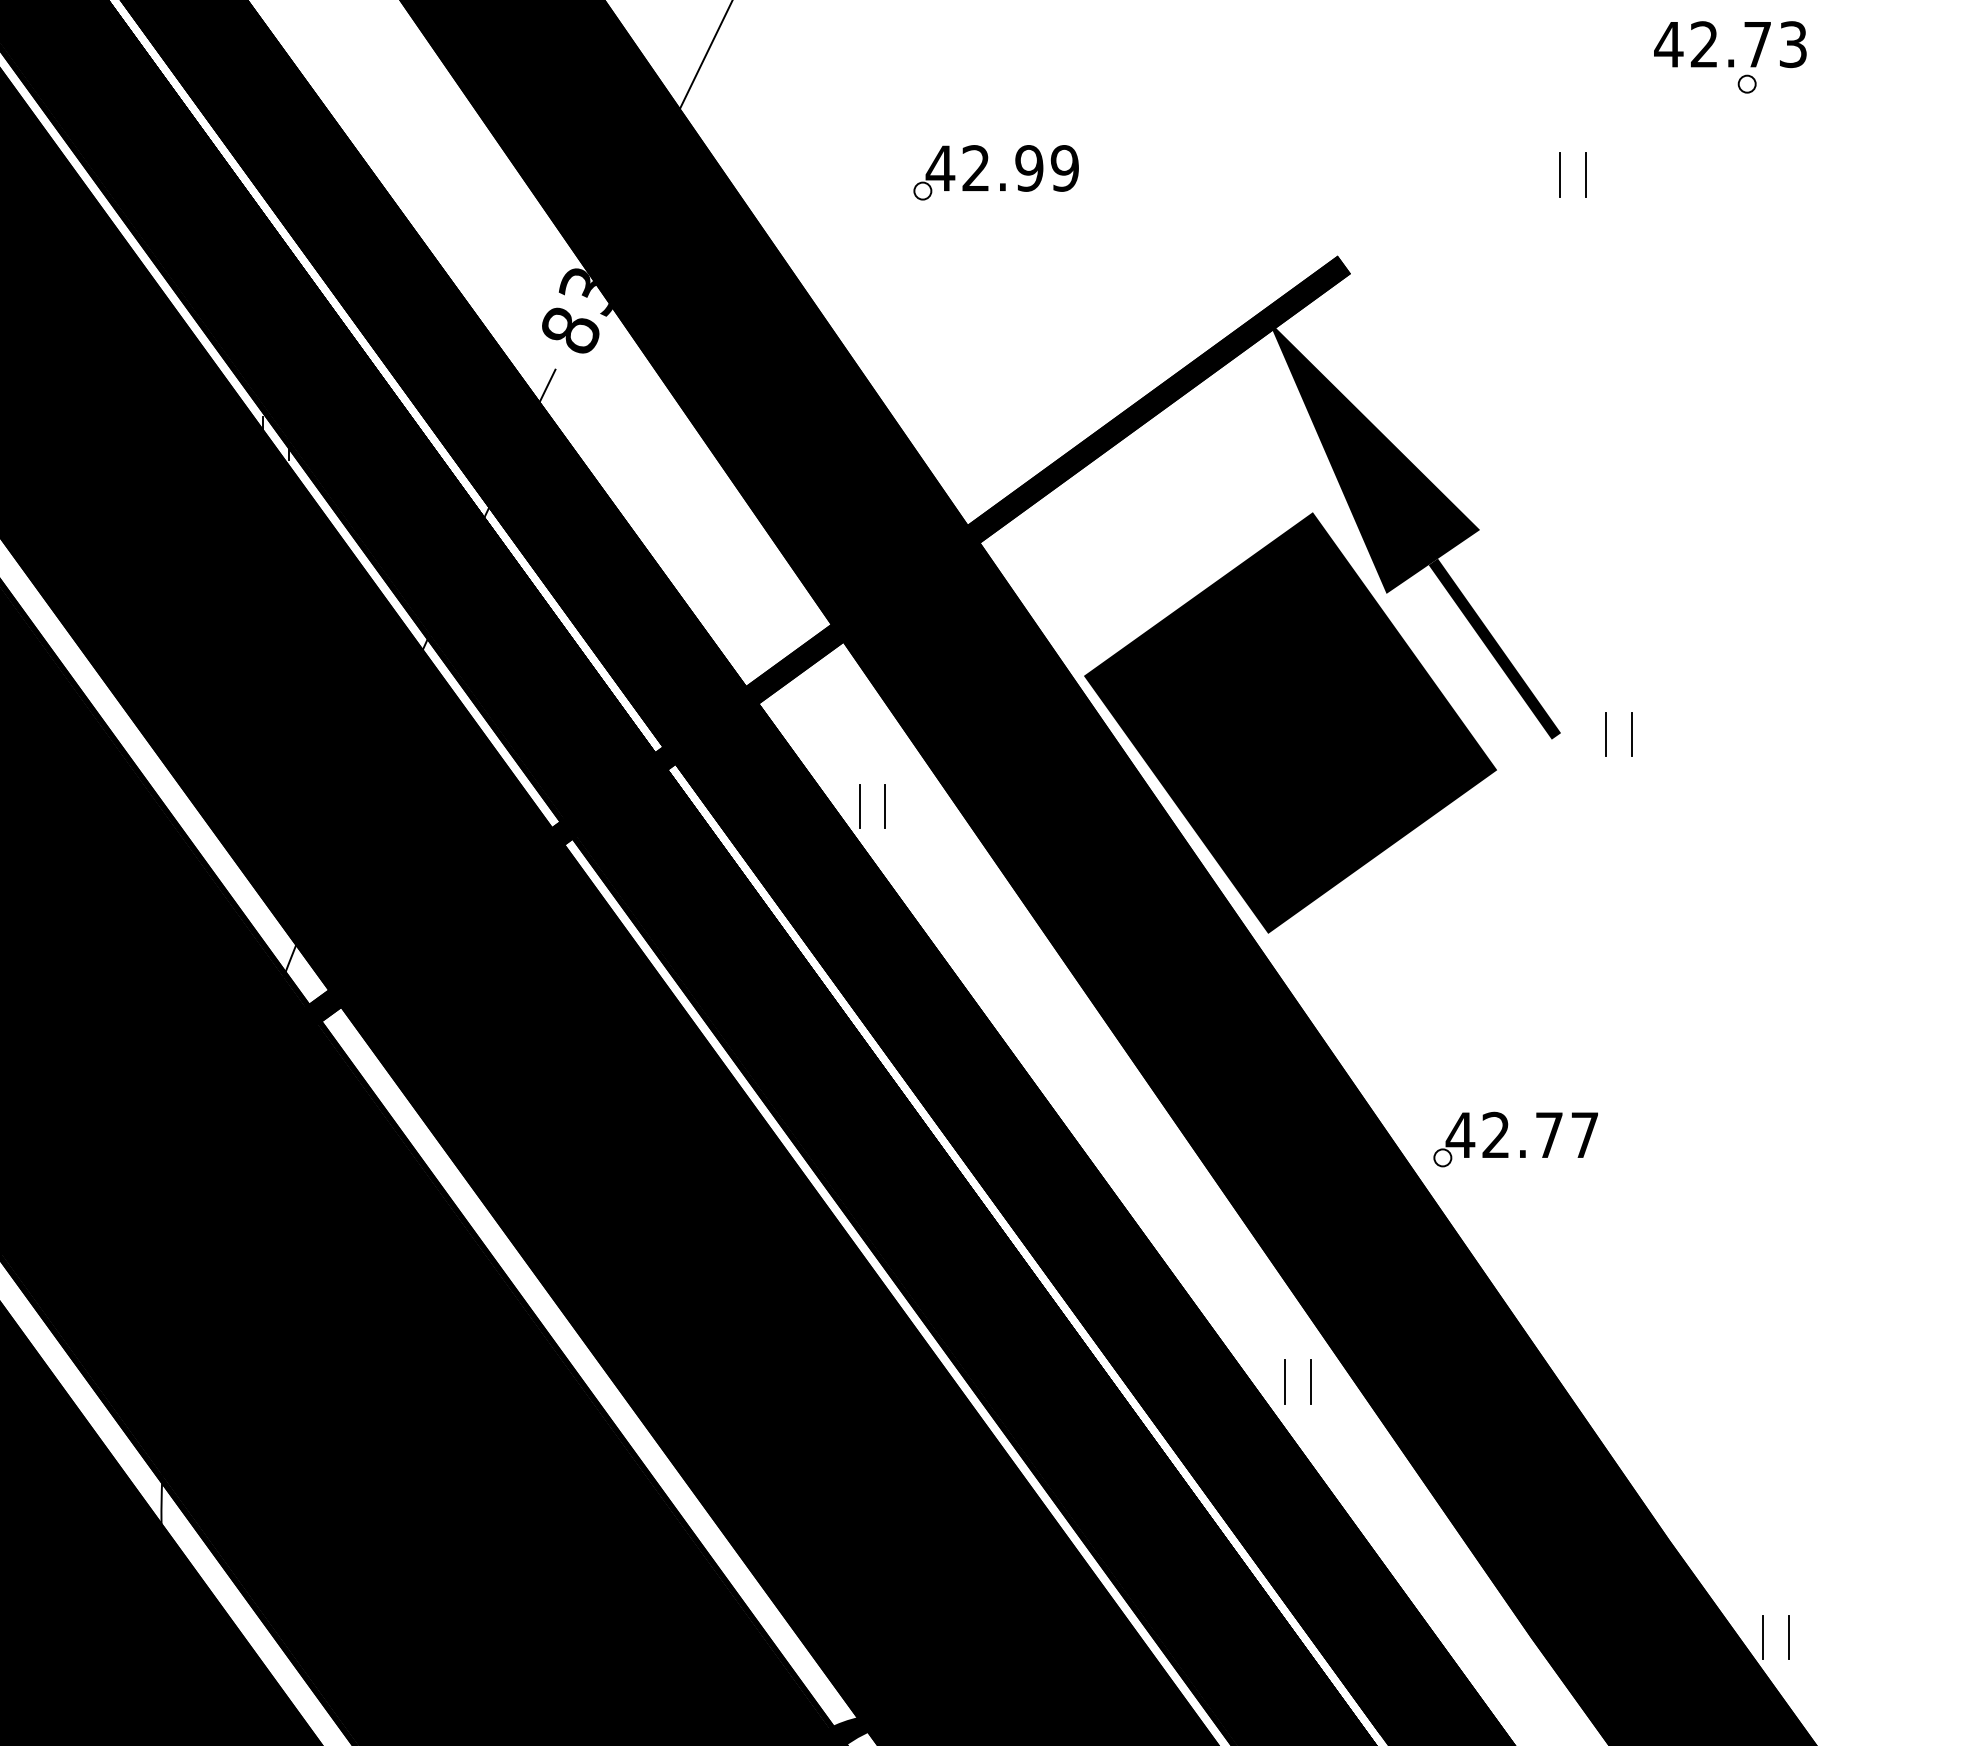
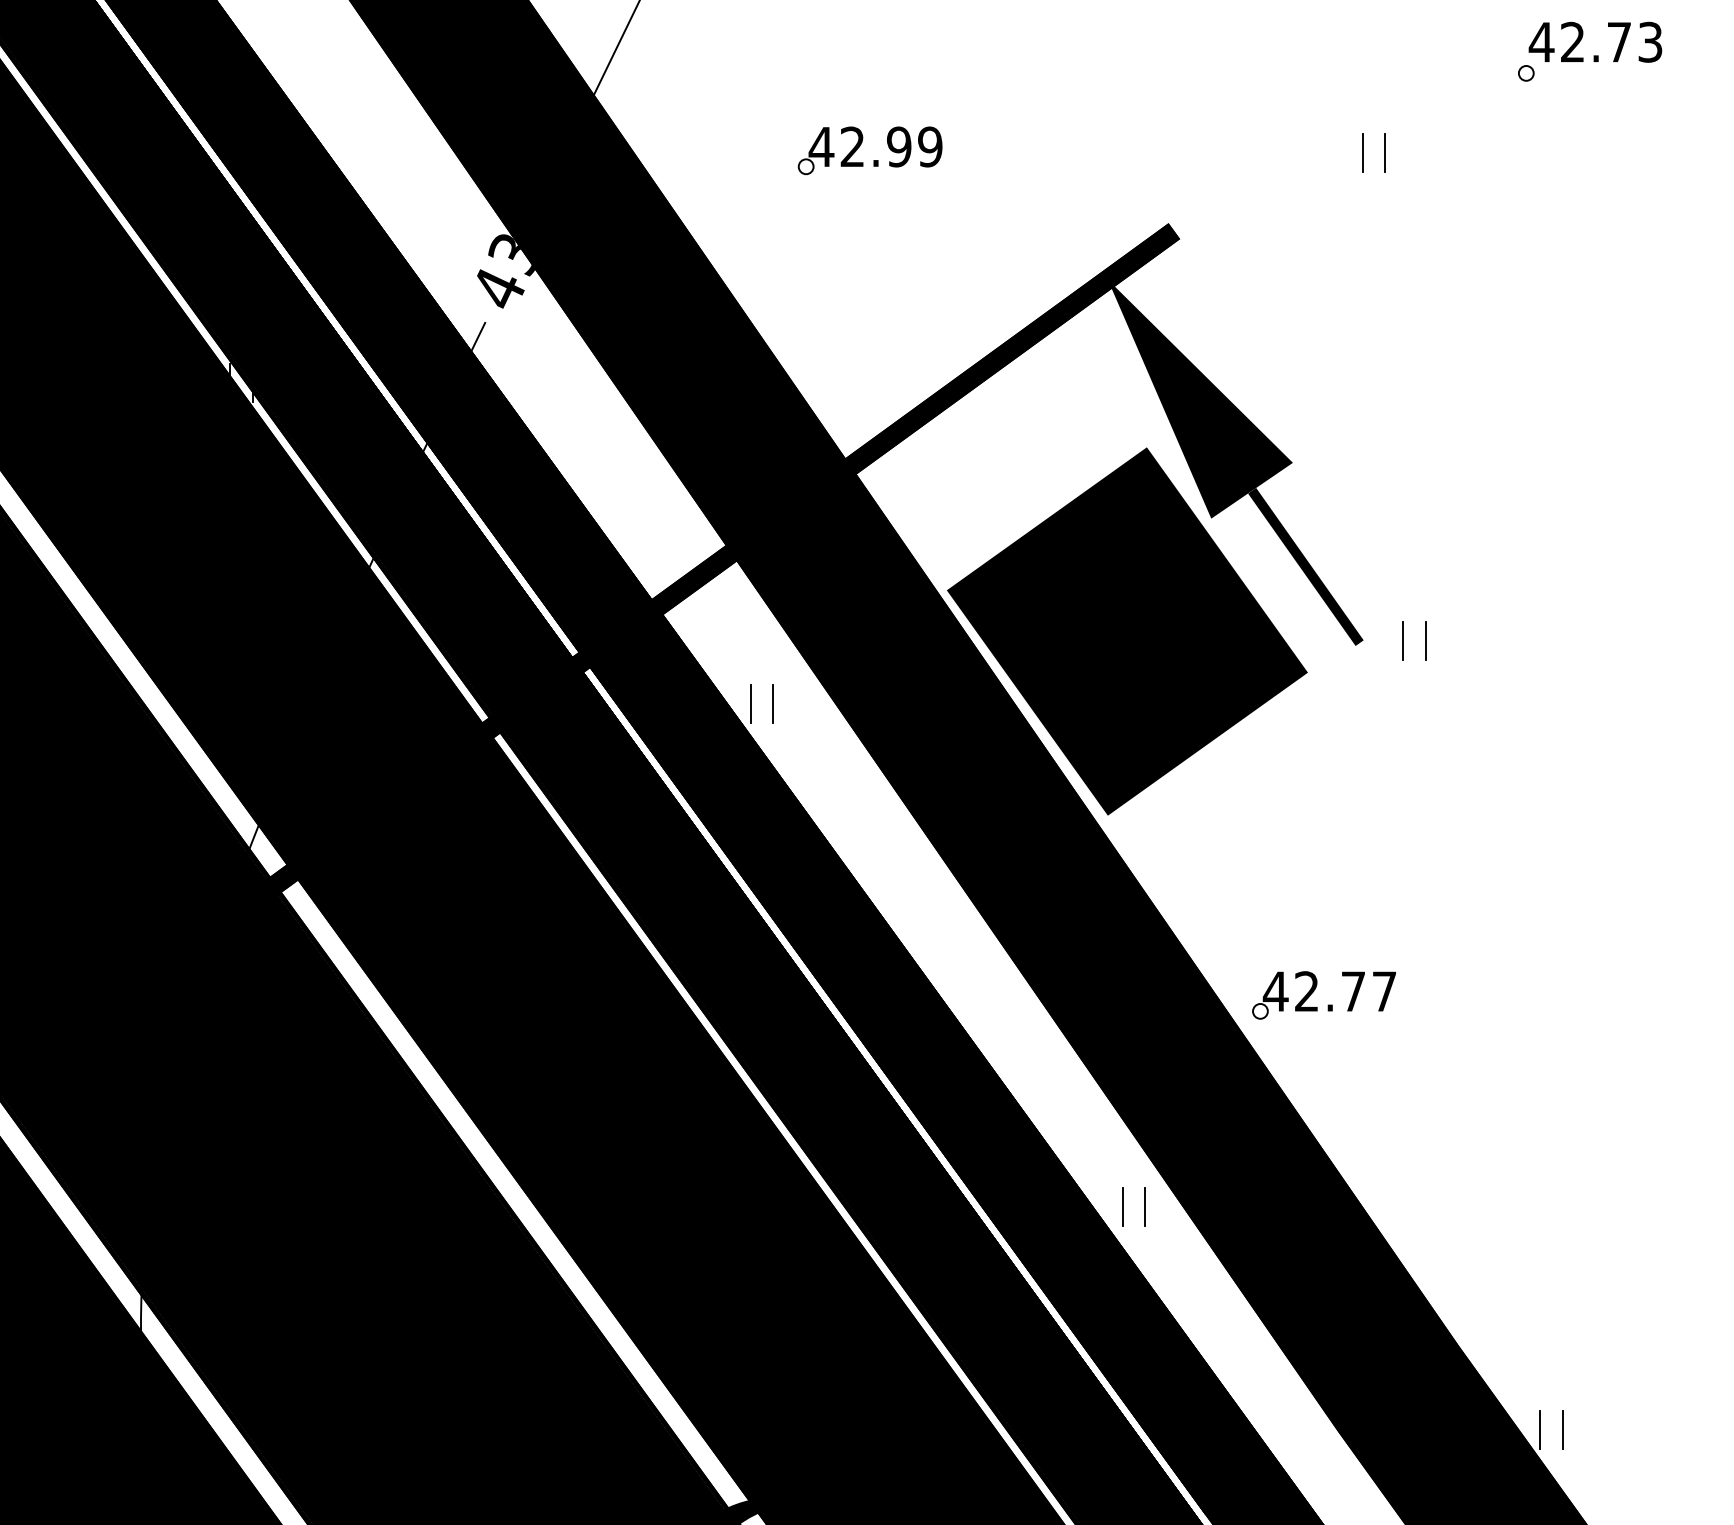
text: (1730, 44) -> (1595, 42), moved
text: (571, 330) -> (499, 288), 83 -> 43

